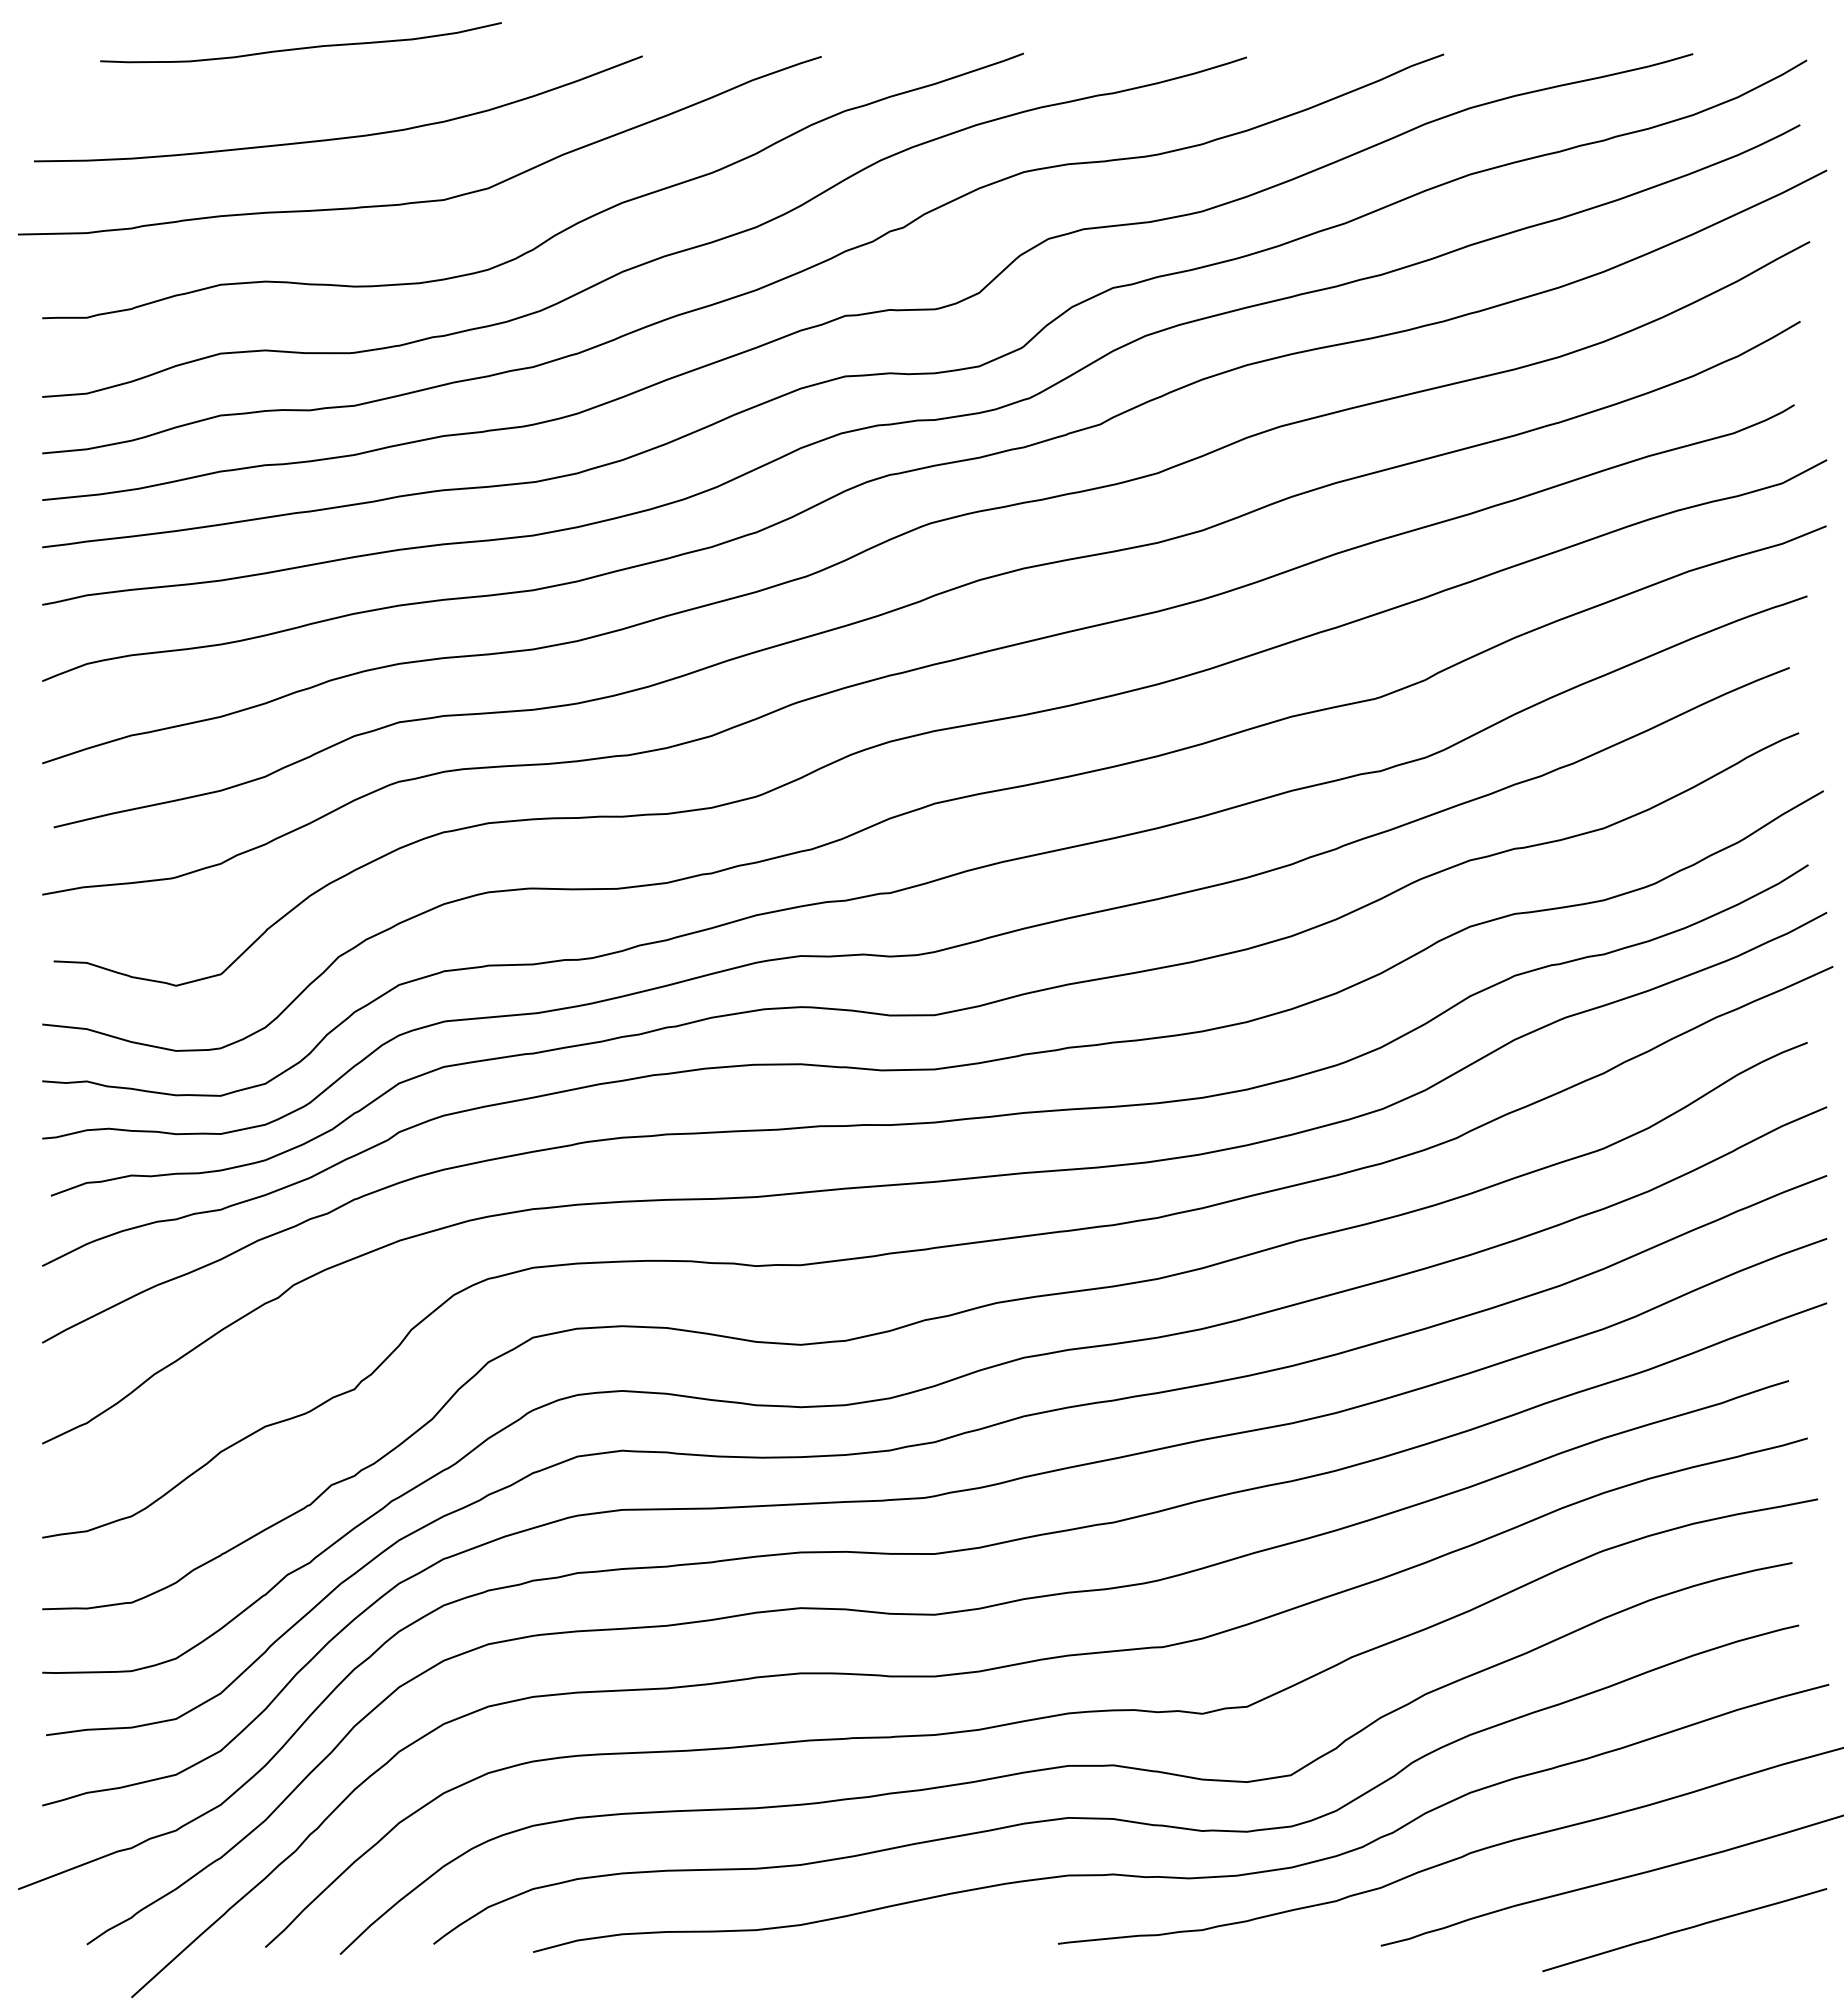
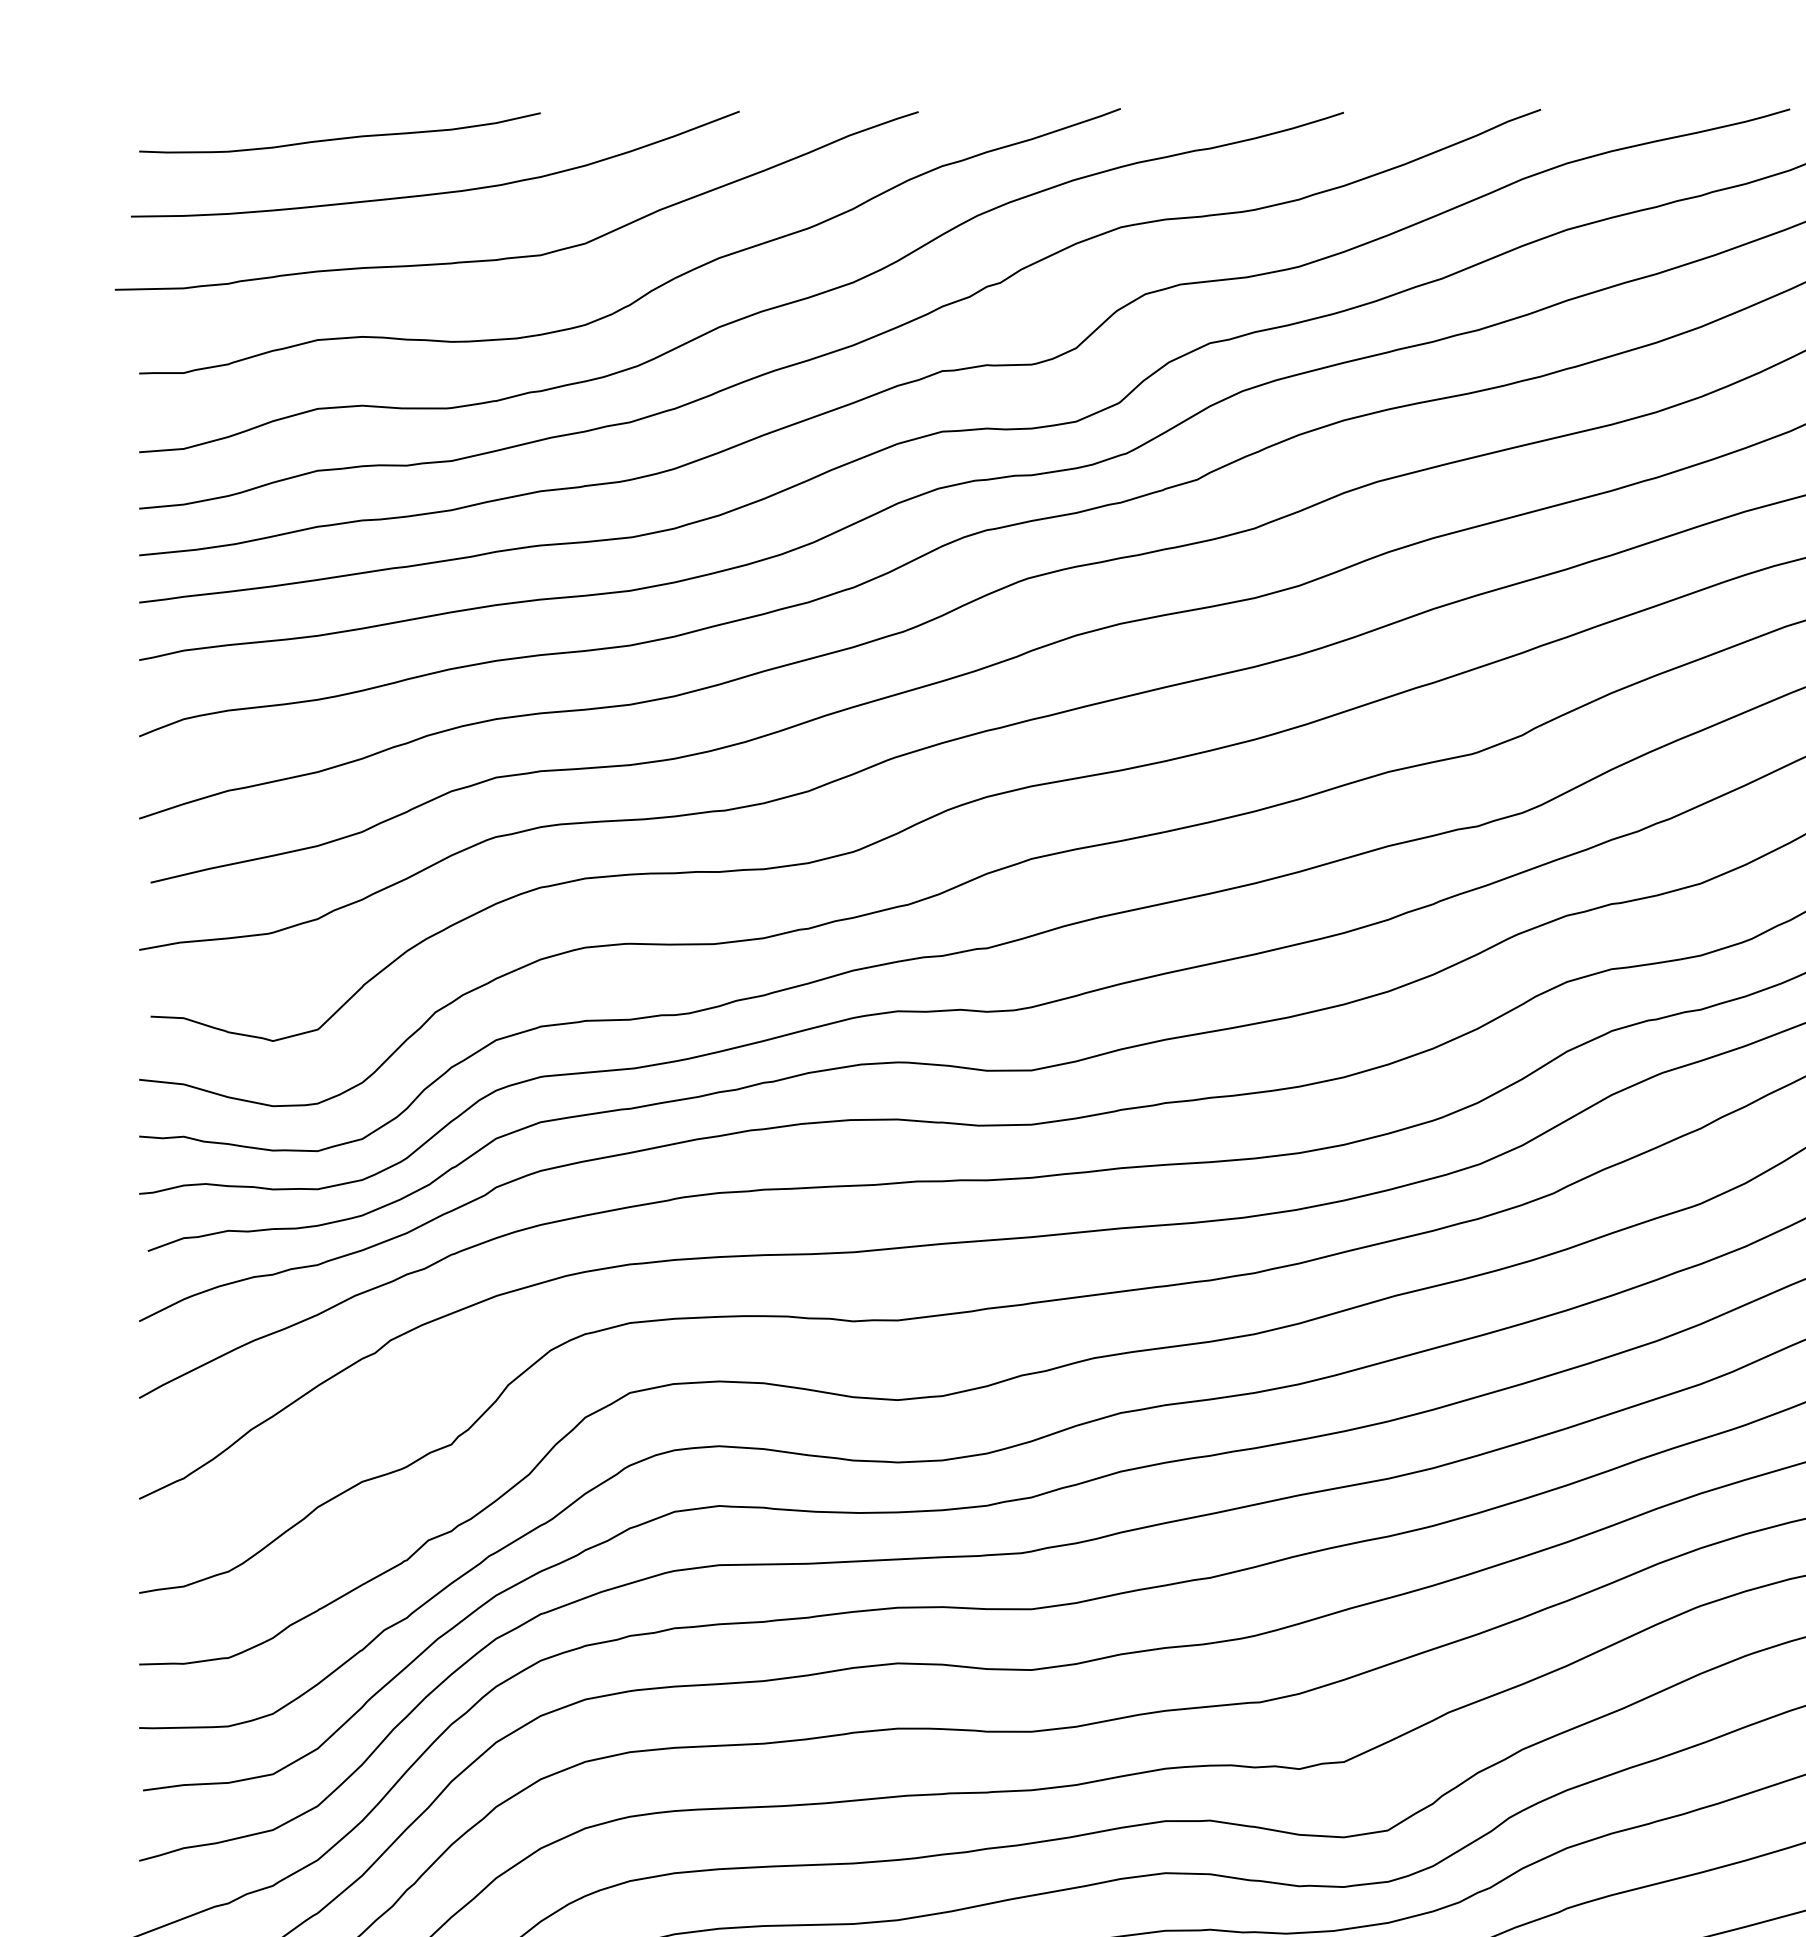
curve: (300, 47) -> (339, 137), moved

